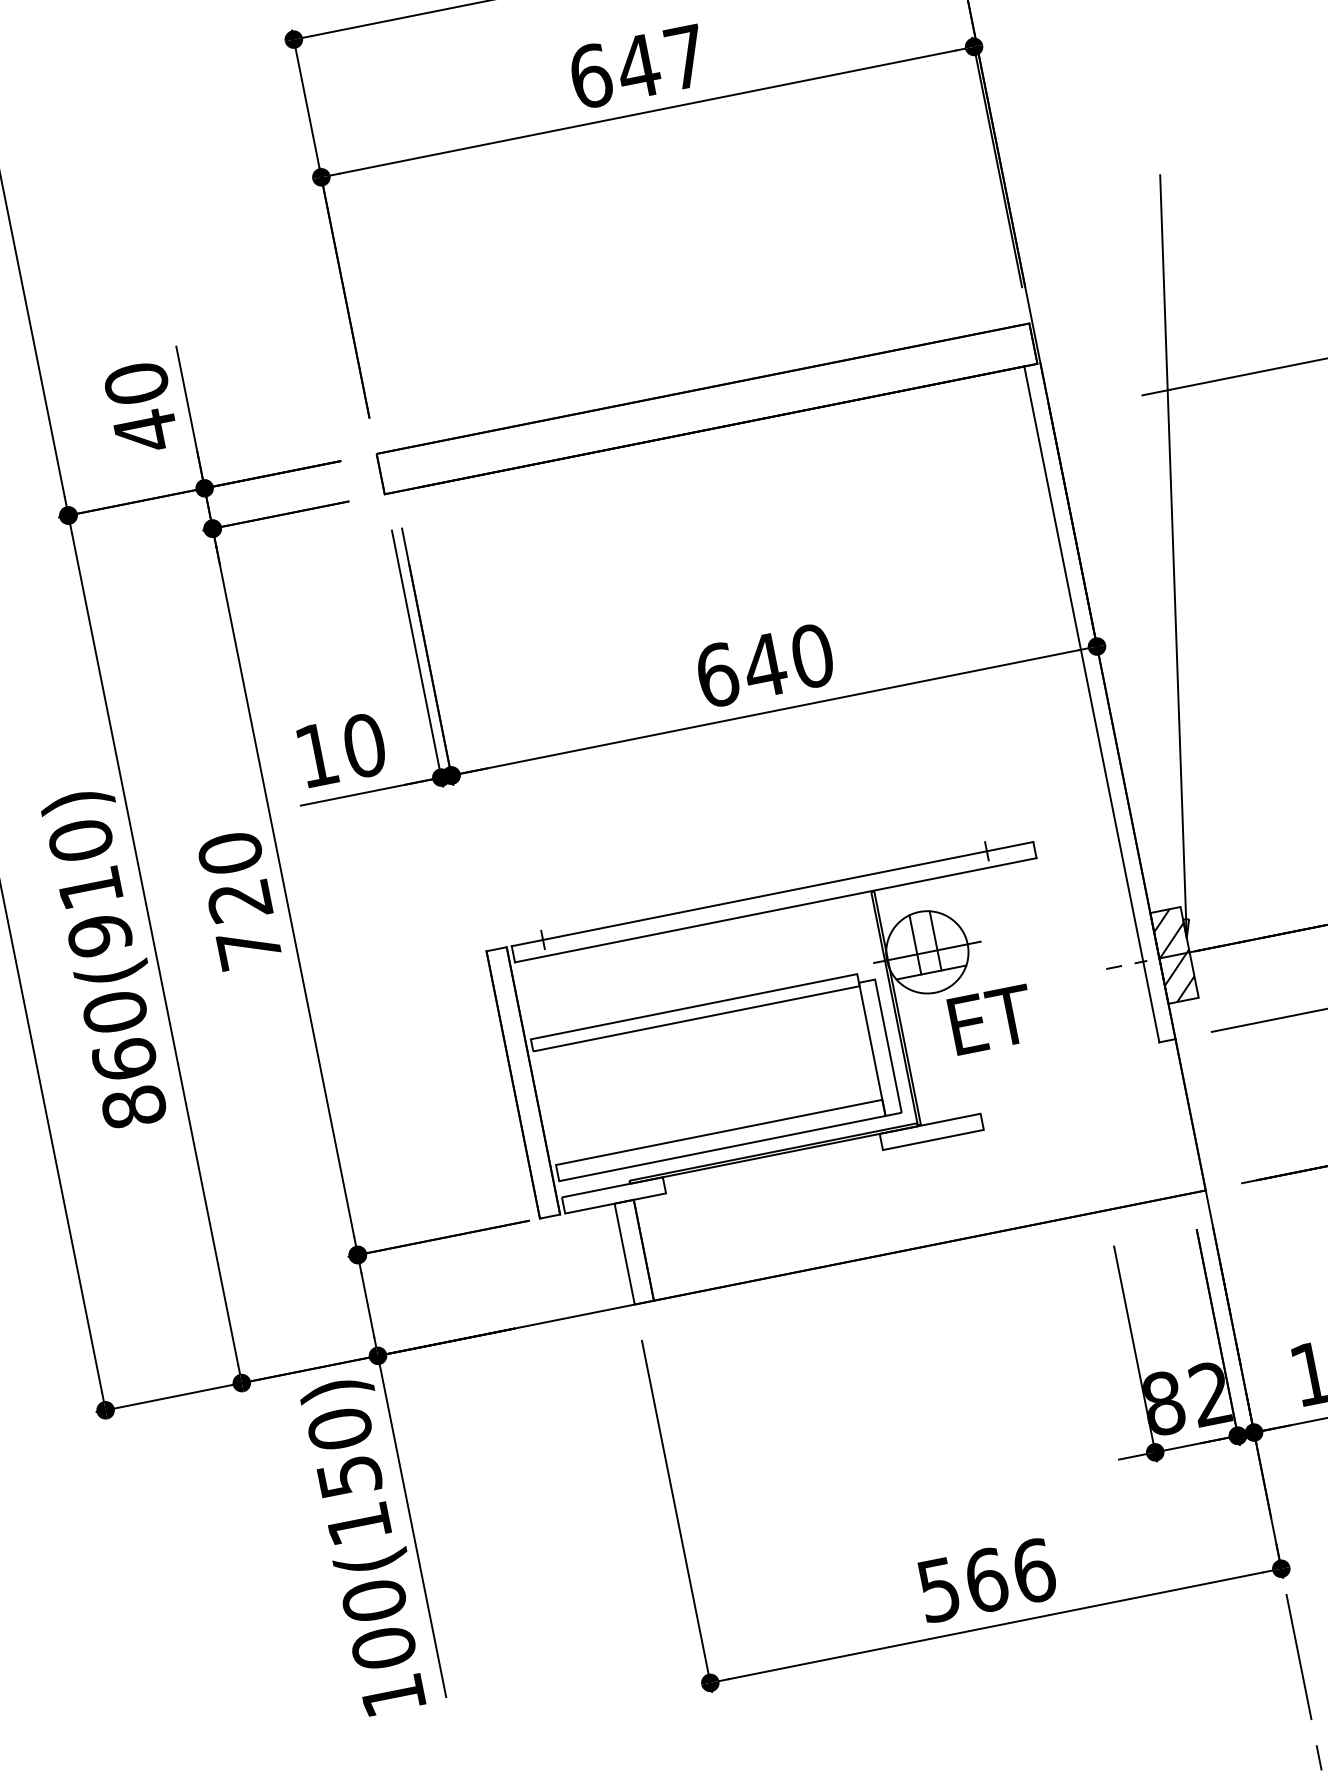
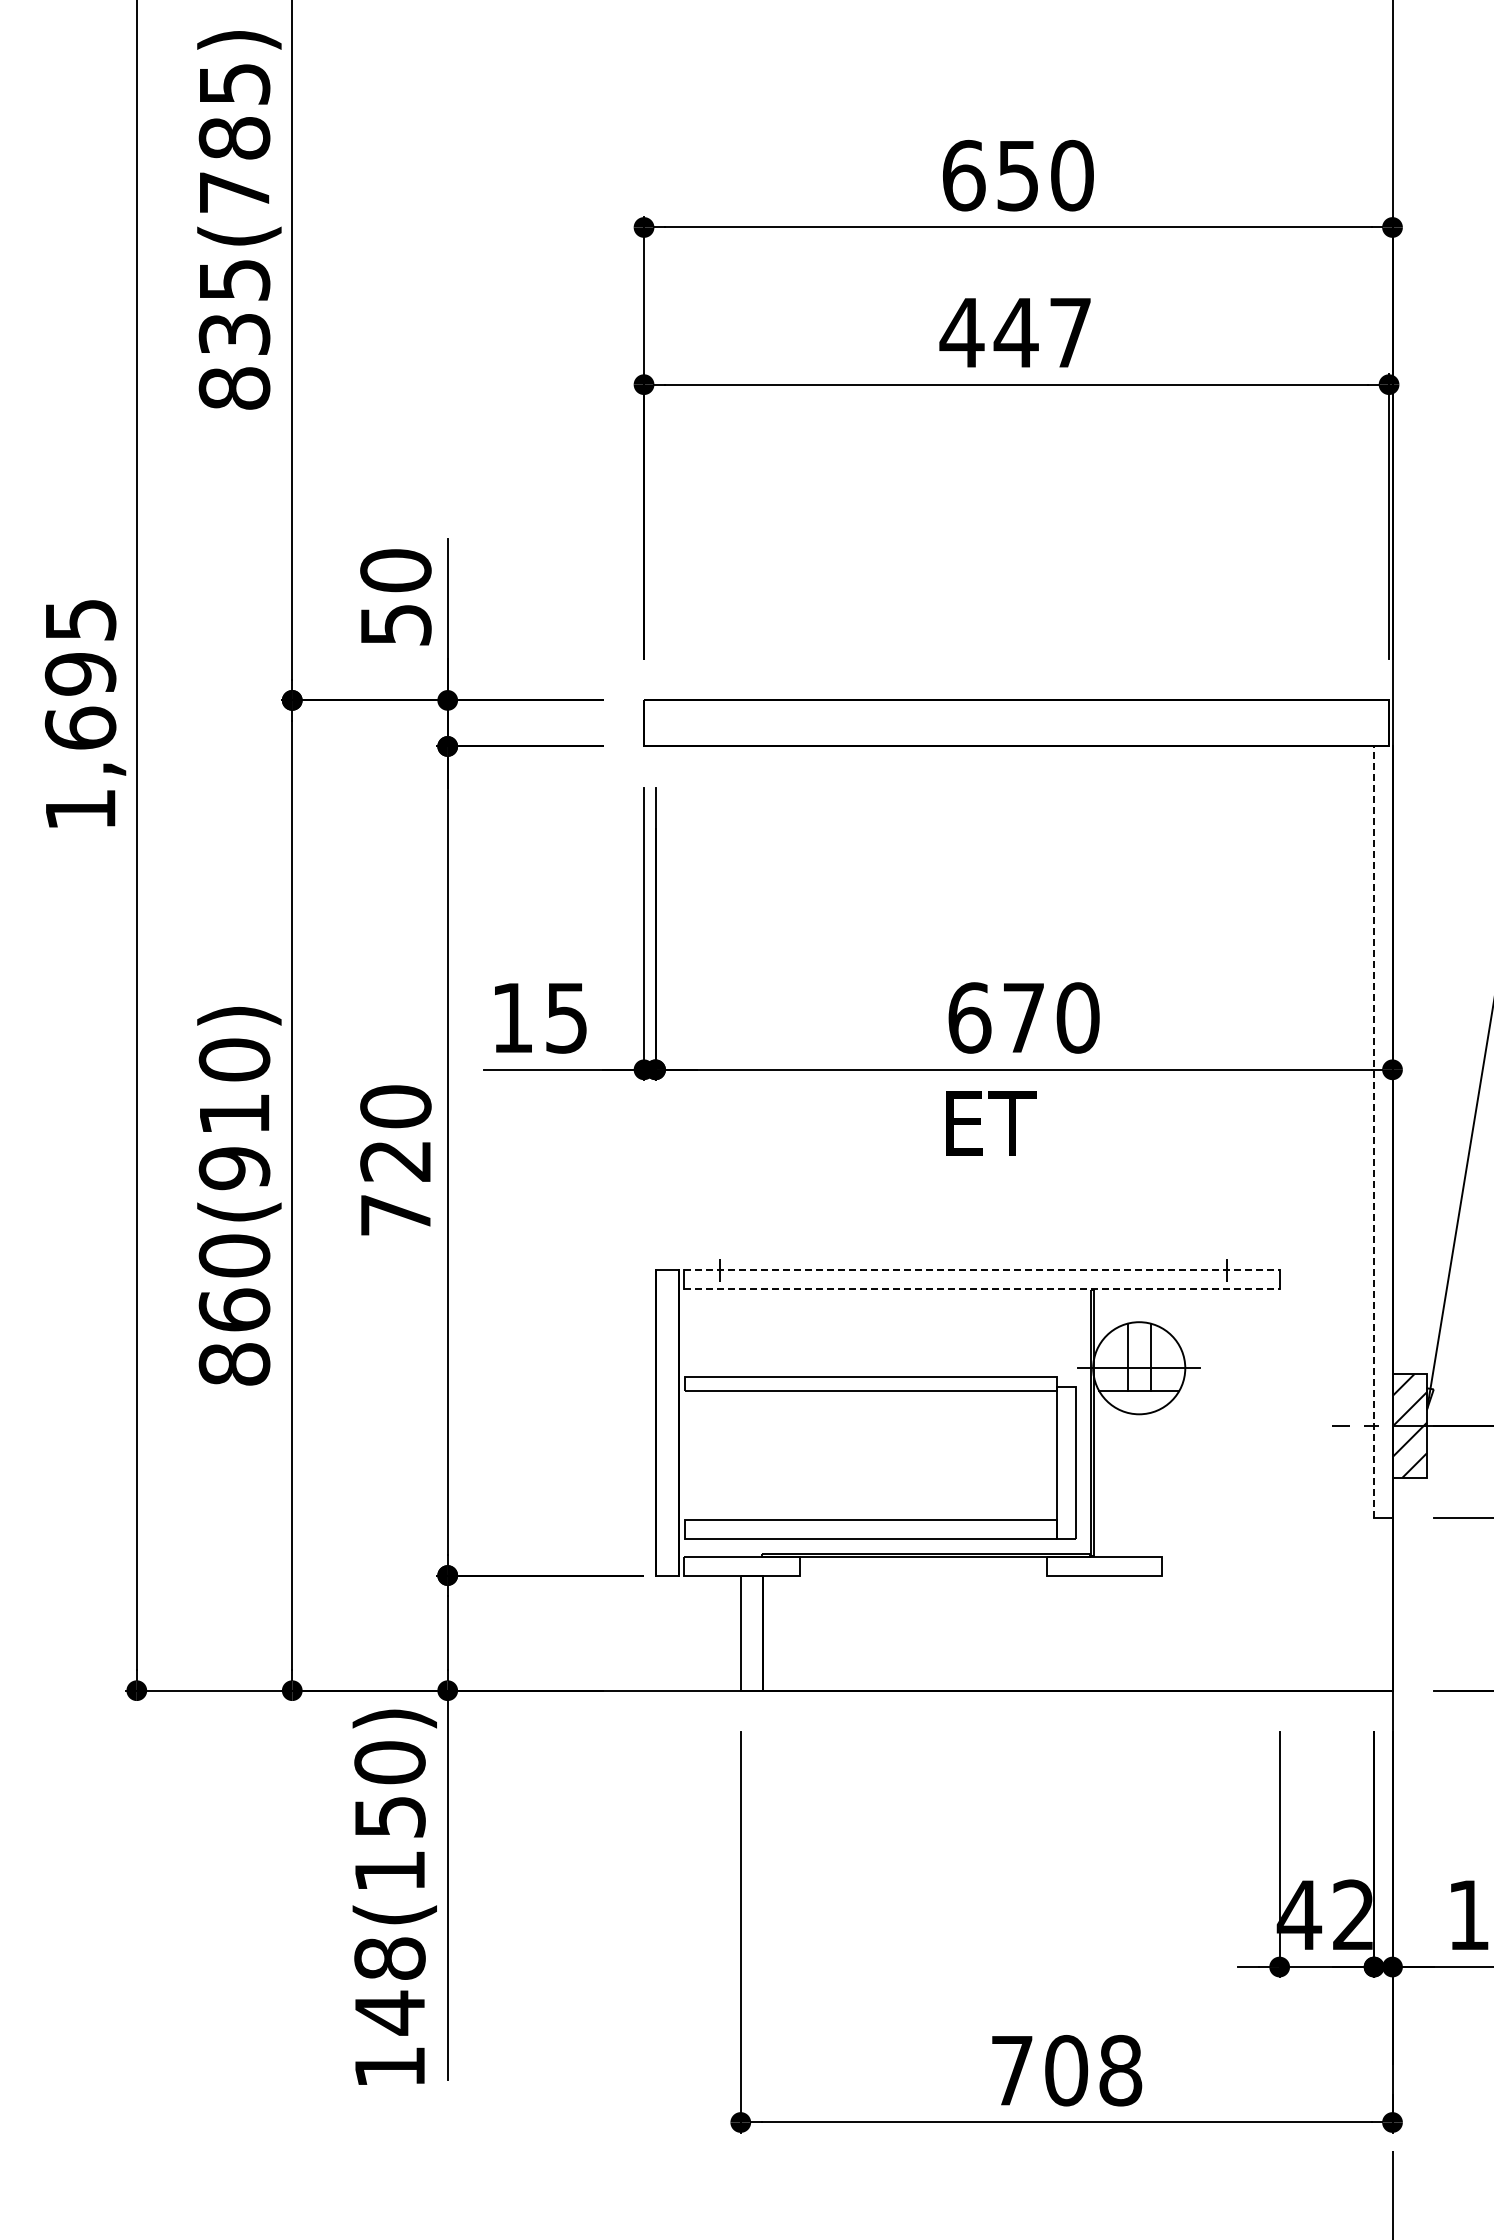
text: (590, 76) -> (961, 332), 647 -> 447
text: (146, 430) -> (396, 624), 40 -> 50
text: (764, 665) -> (1023, 1017), 640 -> 670
line: (1092, 704) -> (1374, 1132), solid -> dashed
text: (364, 745) -> (566, 1017), 10 -> 15
line: (772, 894) -> (982, 1270), solid -> dashed
line: (776, 909) -> (982, 1288), solid -> dashed
text: (992, 1019) -> (991, 1123), moved
text: (1163, 1403) -> (1299, 1915), 82 -> 42
text: (986, 1580) -> (1066, 2070), 566 -> 708
text: (378, 1625) -> (389, 1986), 100(150) -> 148(150)

